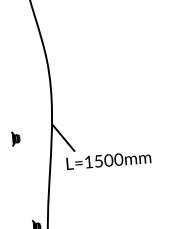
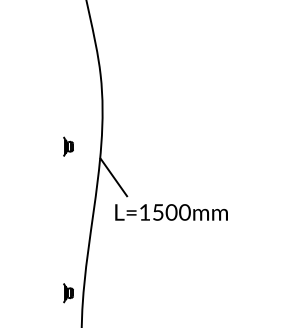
part: (15, 138) -> (68, 146), moved

